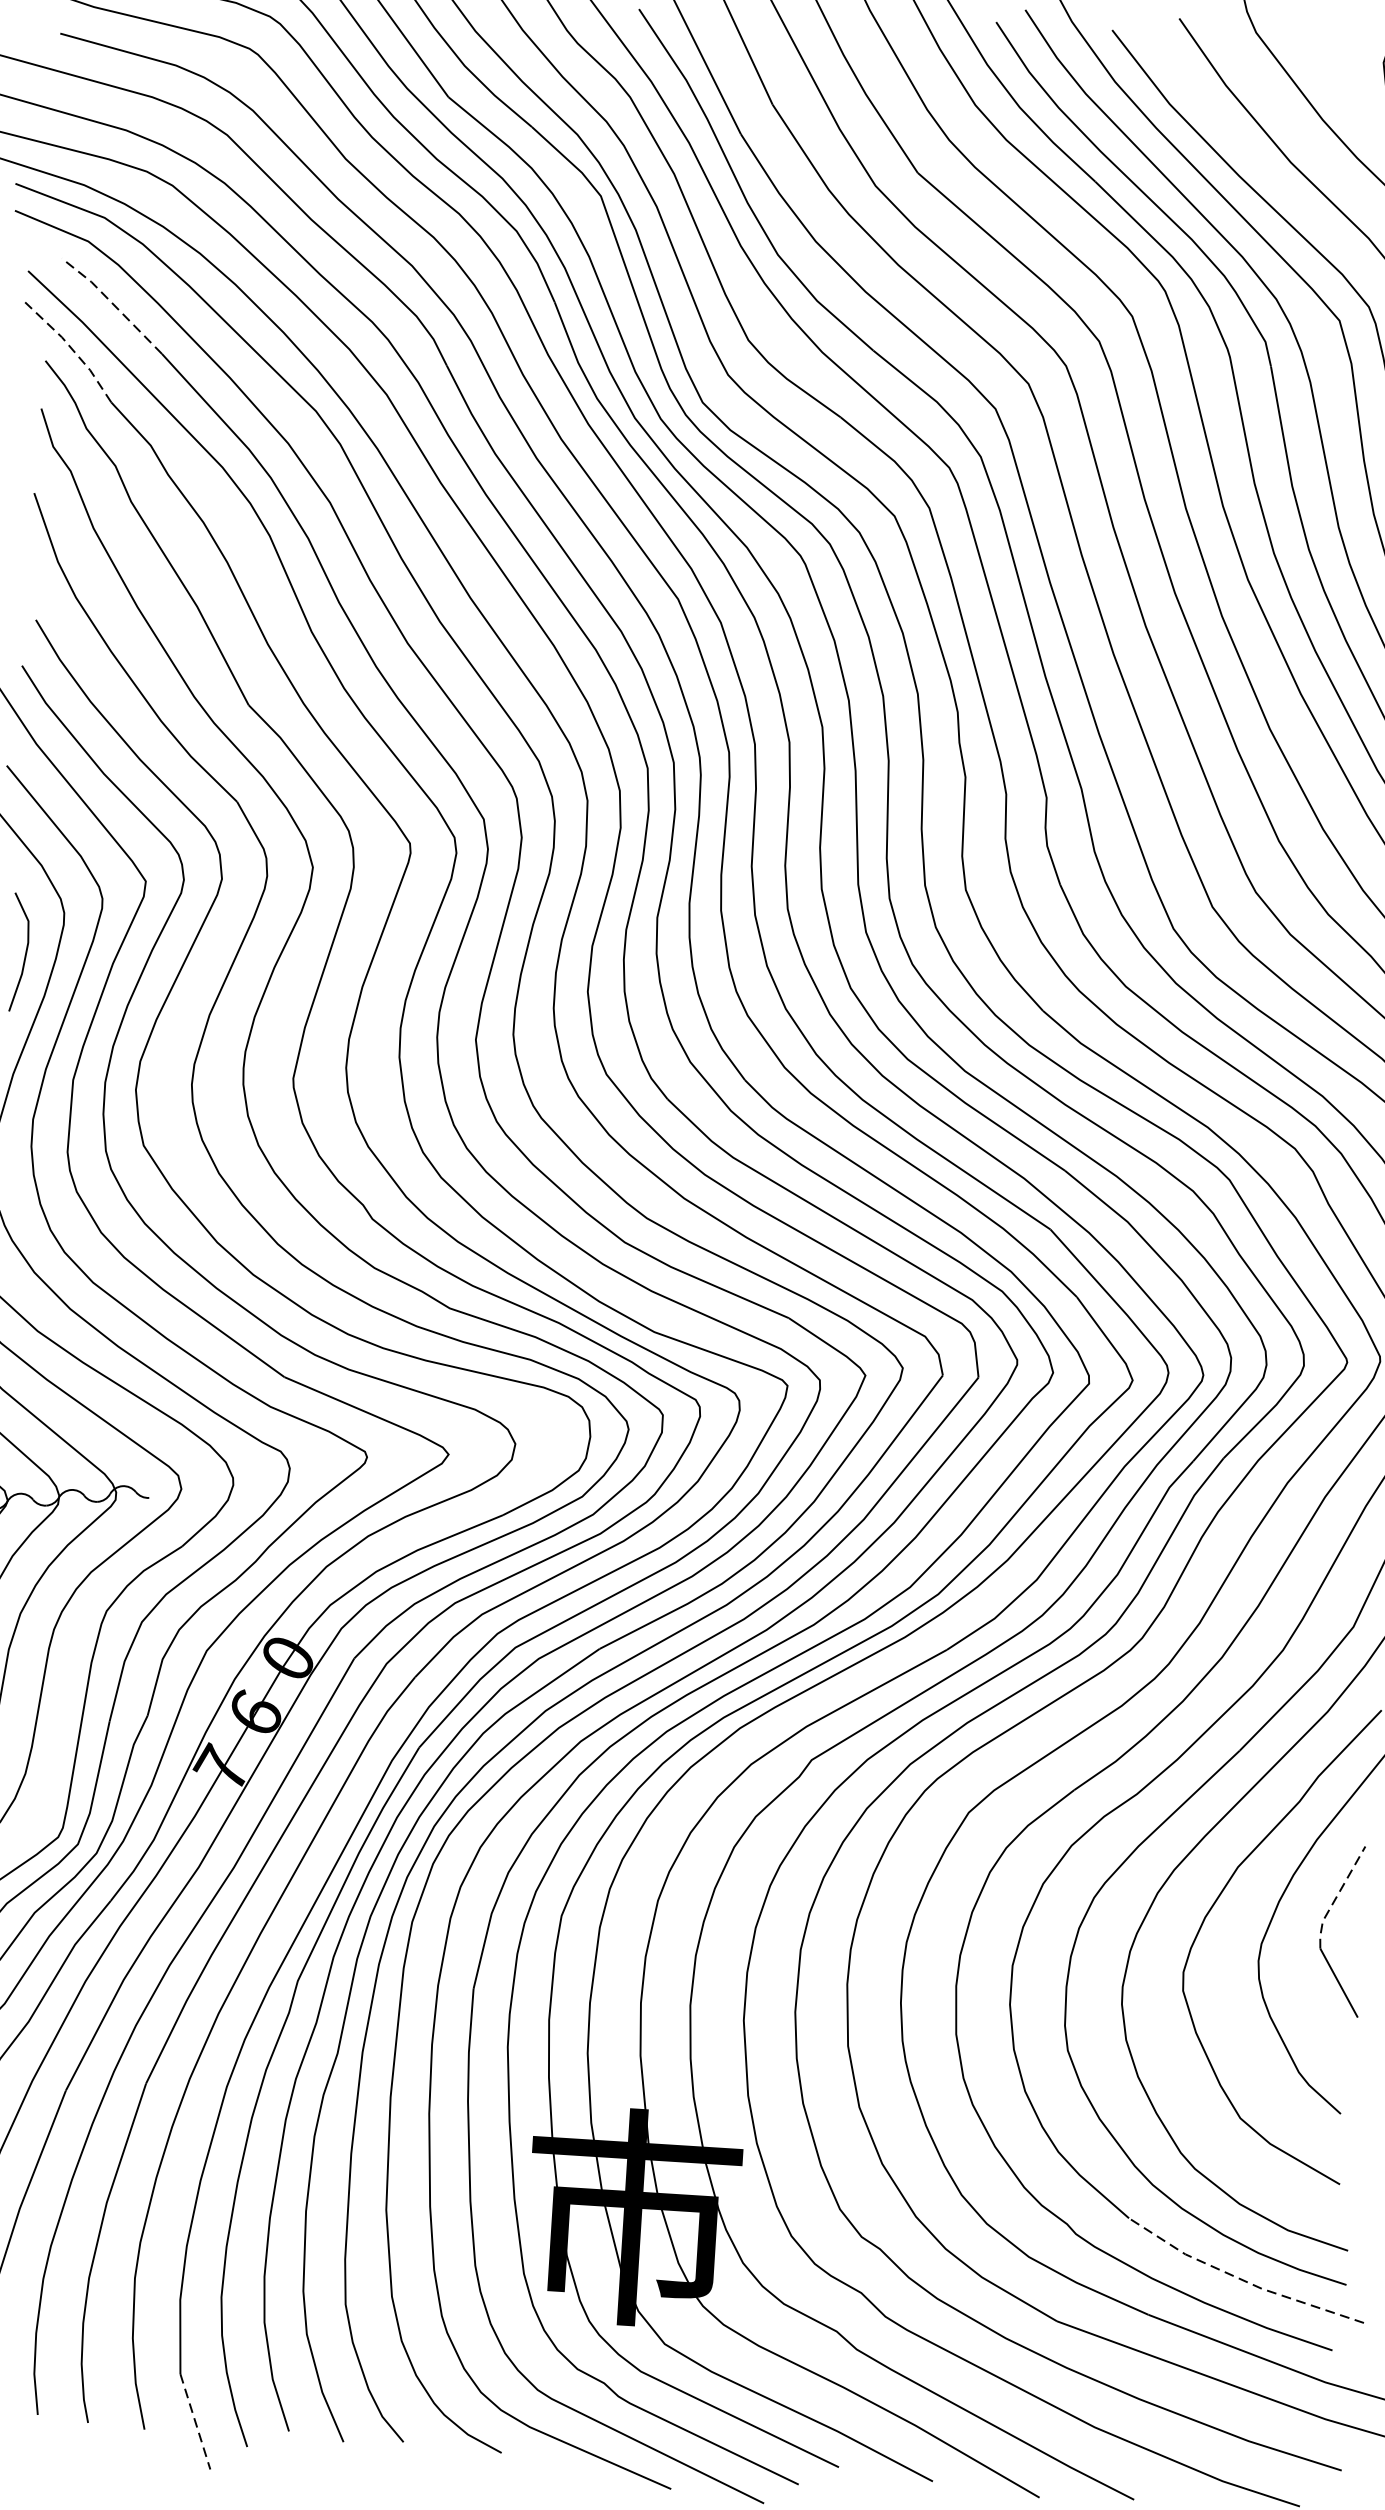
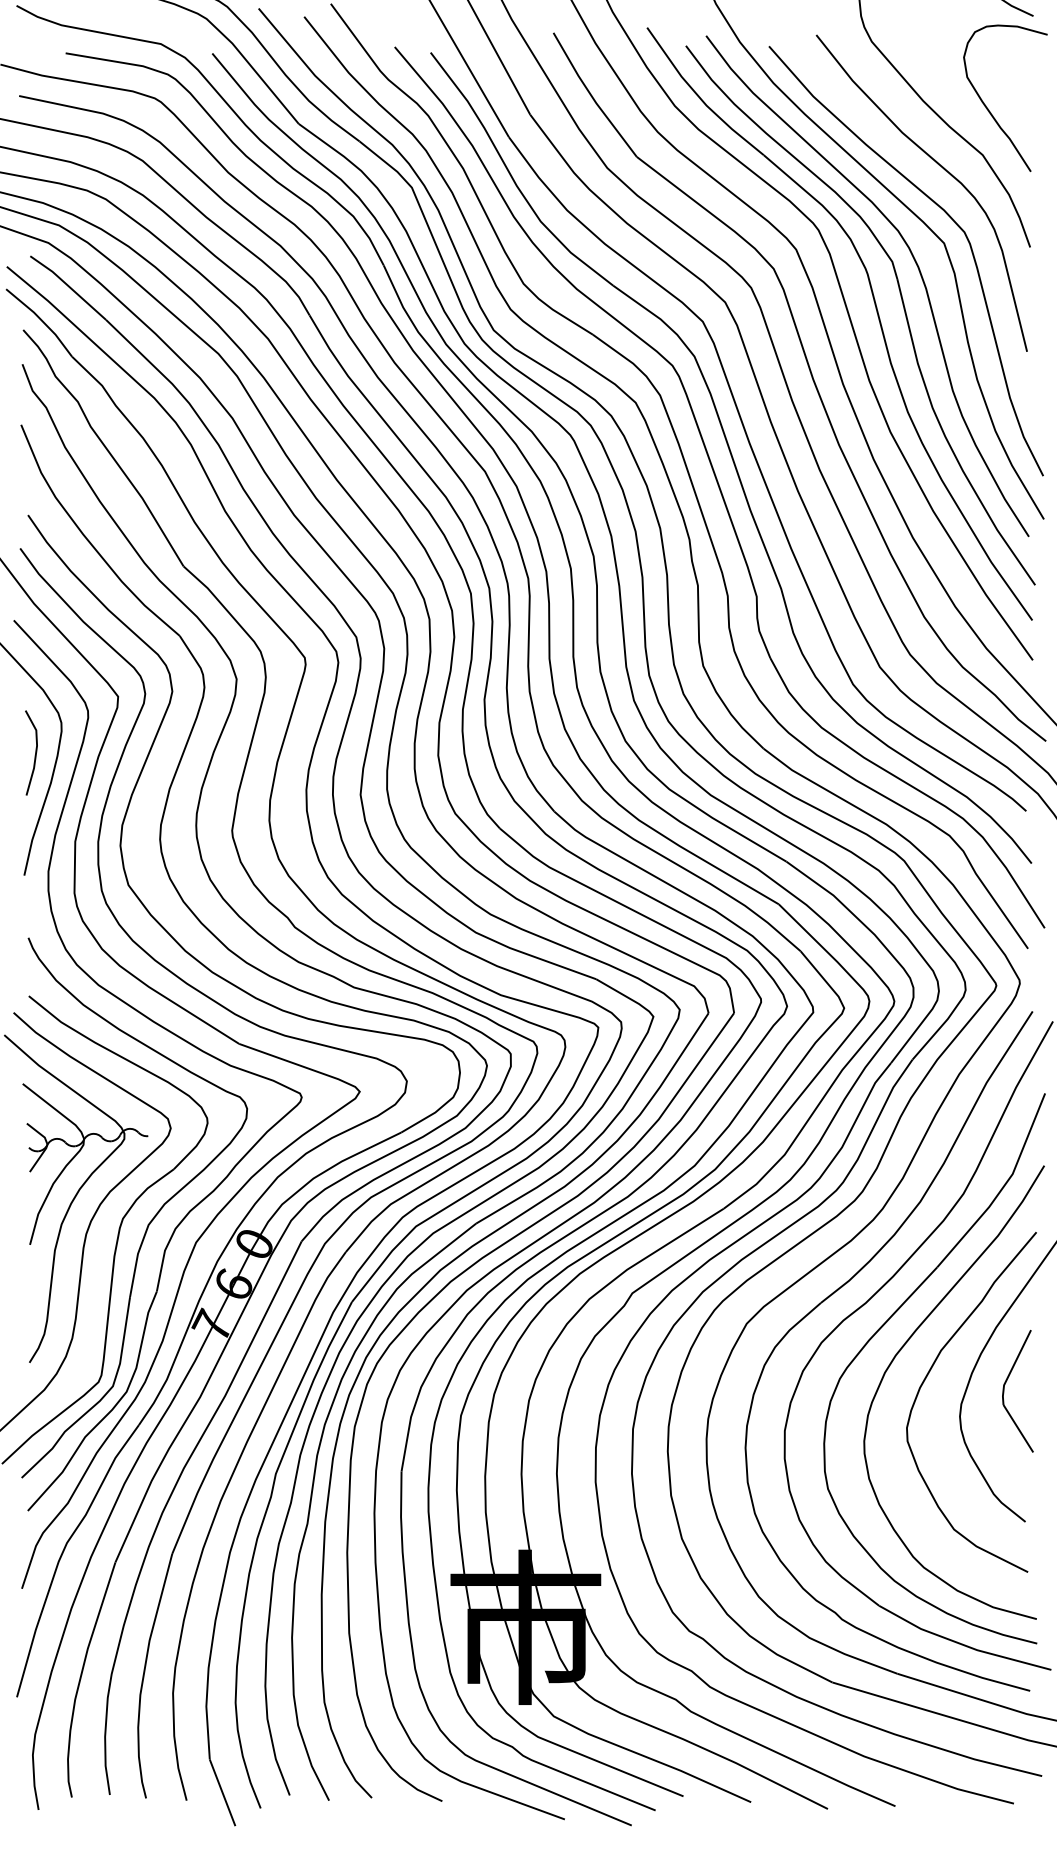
line: (112, 302) -> (68, 285), dashed -> solid
line: (71, 349) -> (41, 320), dashed -> solid
line: (1336, 1897) -> (1012, 1367), dashed -> solid
line: (1242, 2279) -> (962, 1644), dashed -> solid
line: (195, 2421) -> (222, 1792), dashed -> solid

